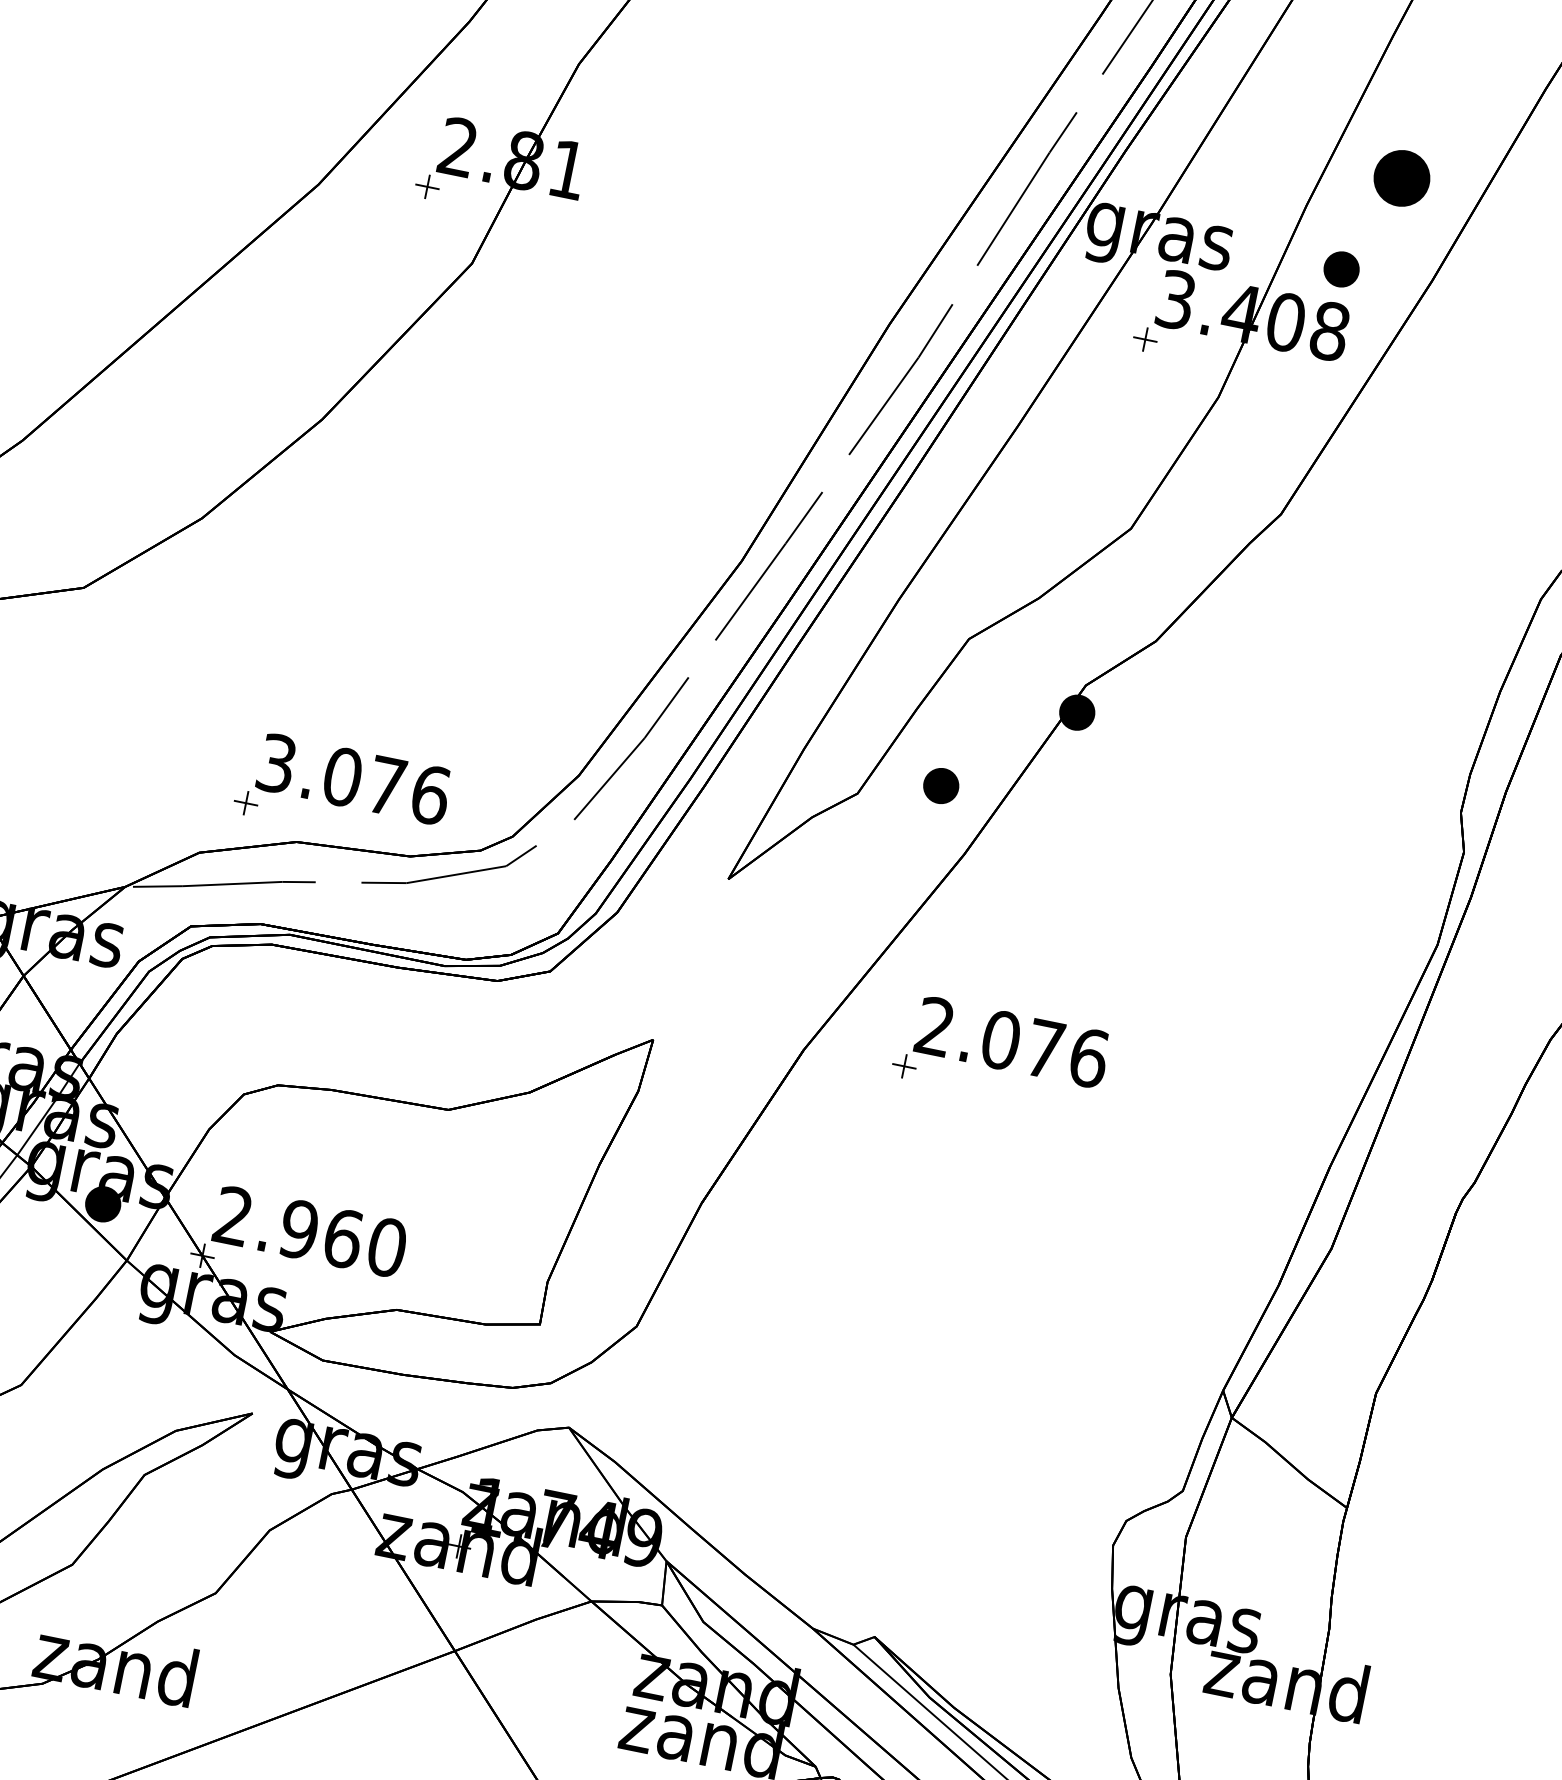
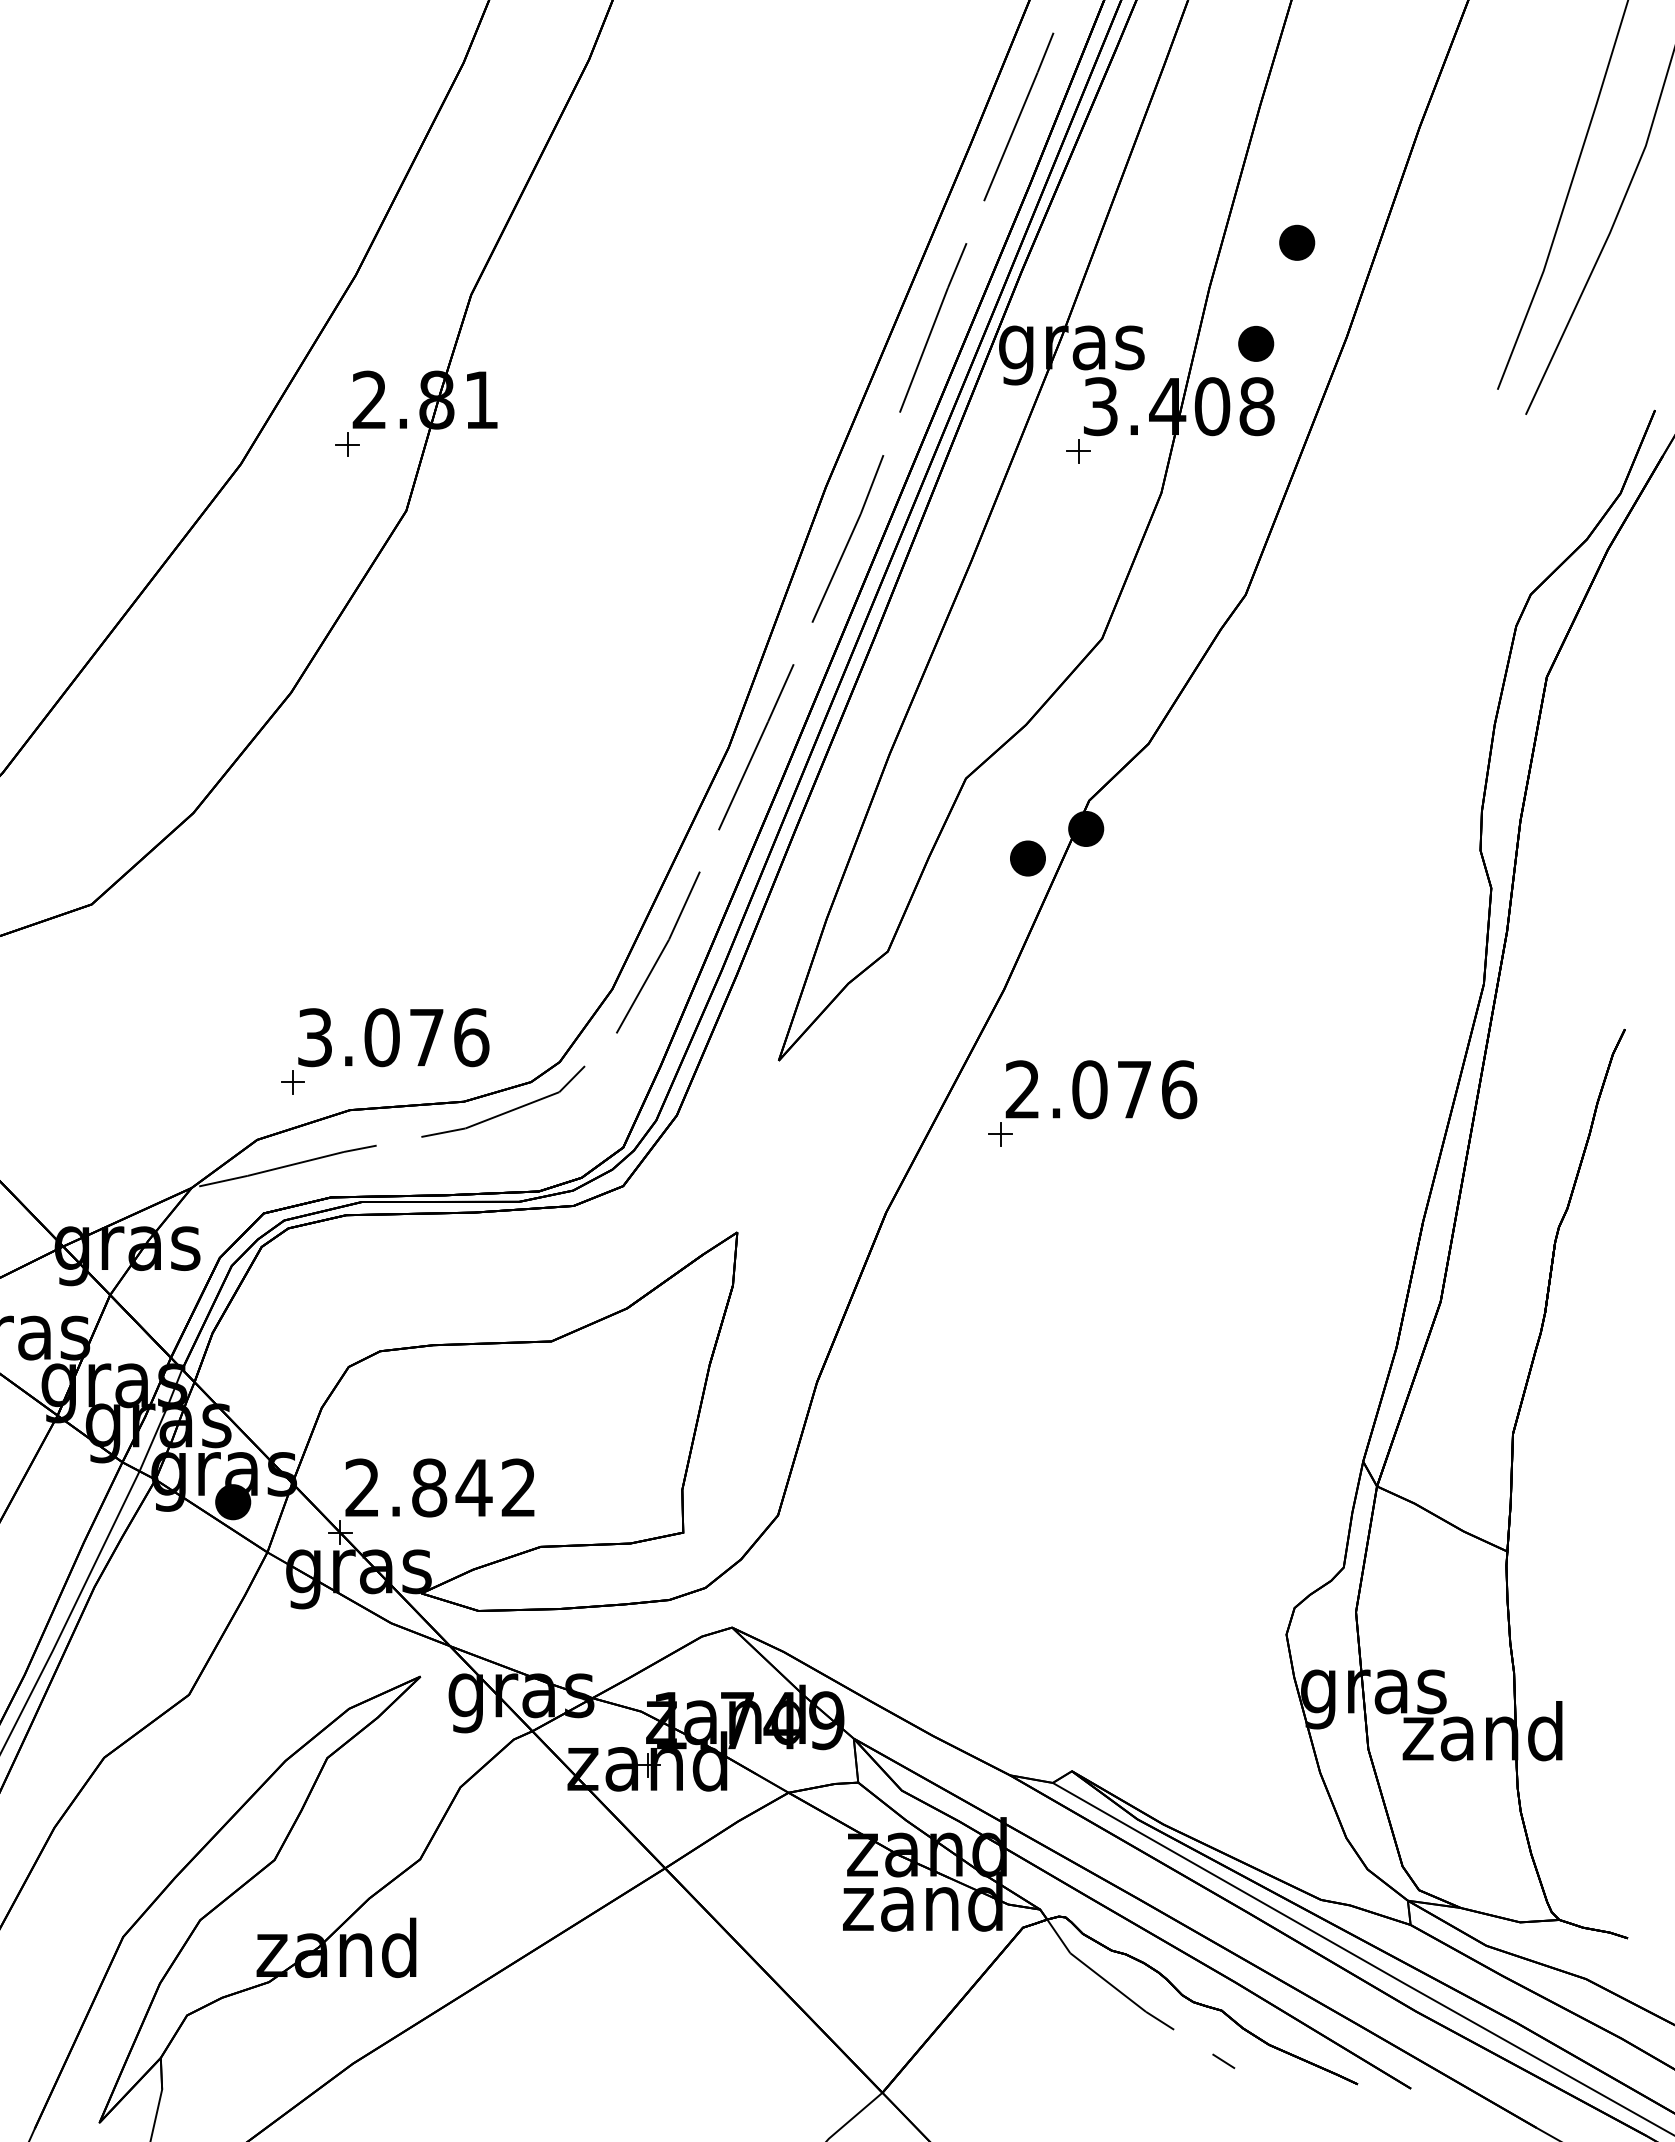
part: (1402, 177) -> (1297, 242), size x0.62
part: (940, 785) -> (1027, 858), moved
part: (1000, 1054) -> (1092, 1103), moved
text: (342, 1238) -> (473, 1487), 2.960 -> 2.842

